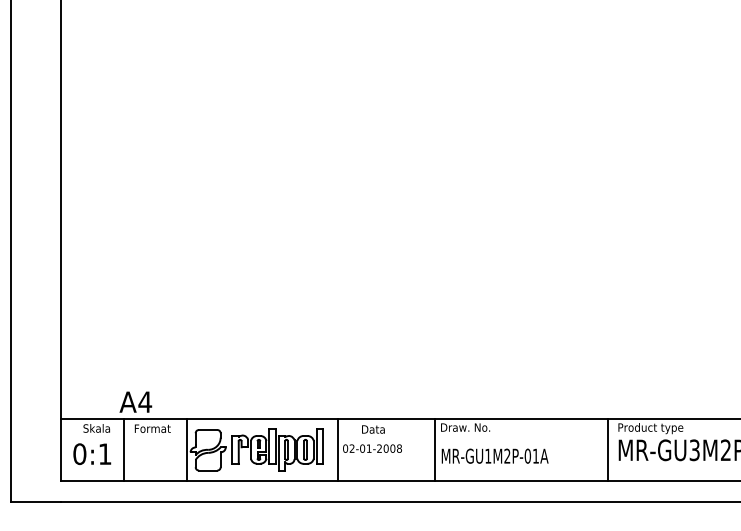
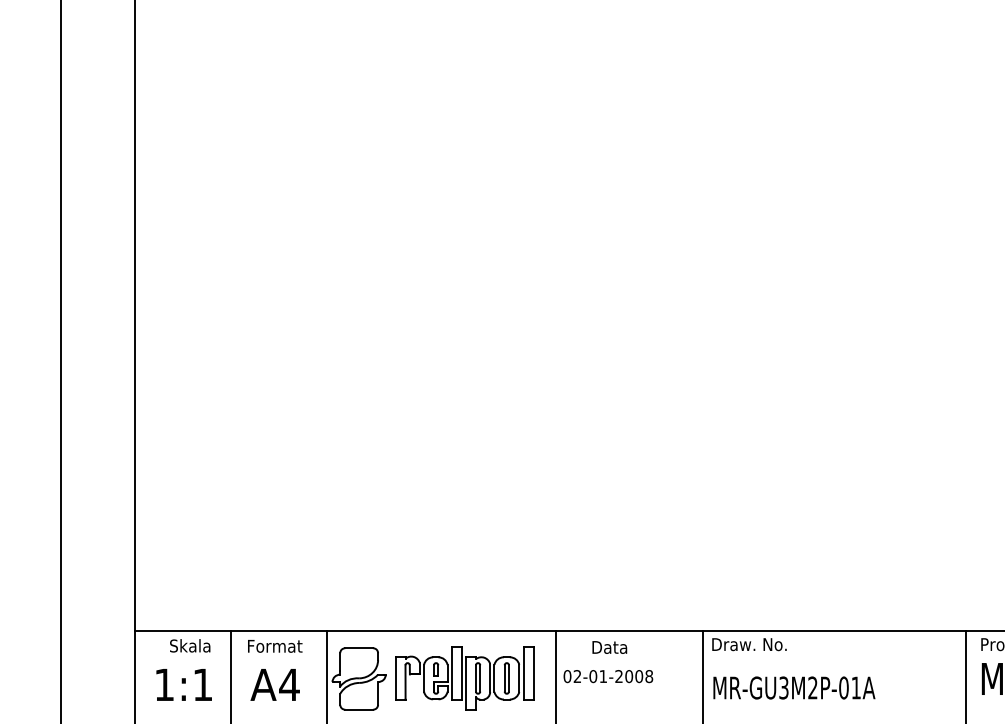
text: (135, 401) -> (274, 683), moved
text: (79, 454) -> (164, 685), 0:1 -> 1:1
text: (488, 455) -> (784, 686), MR-GU1M2P-01A -> MR-GU3M2P-01A

